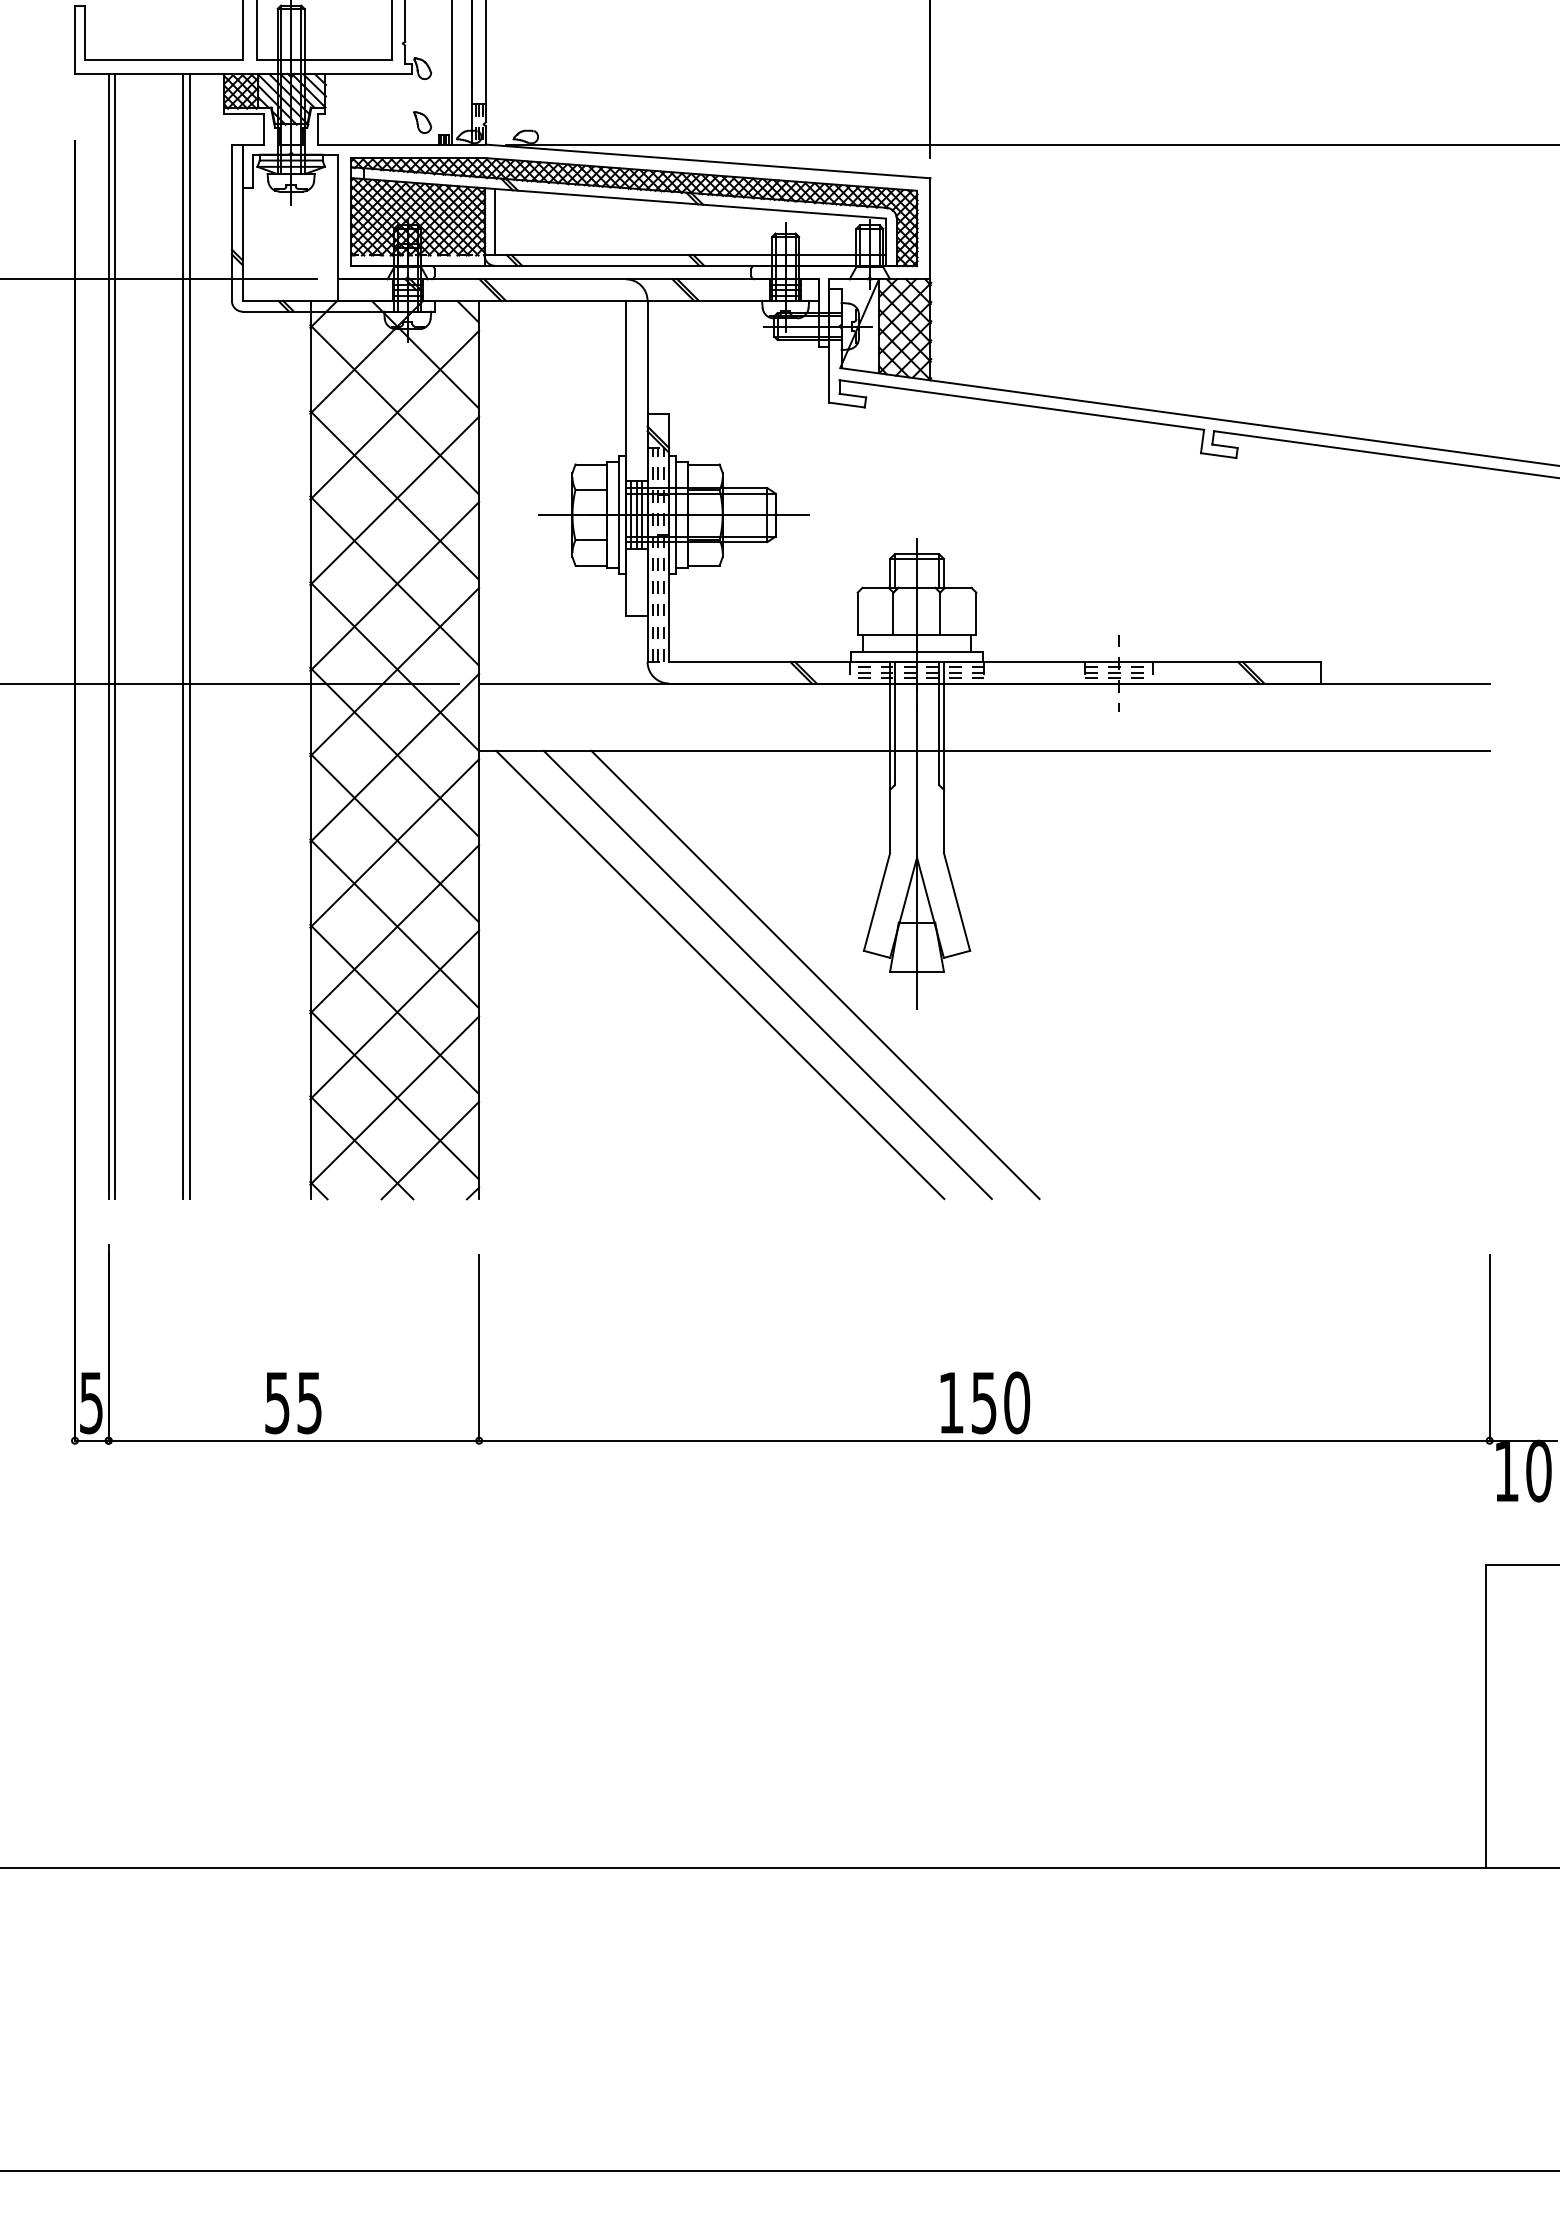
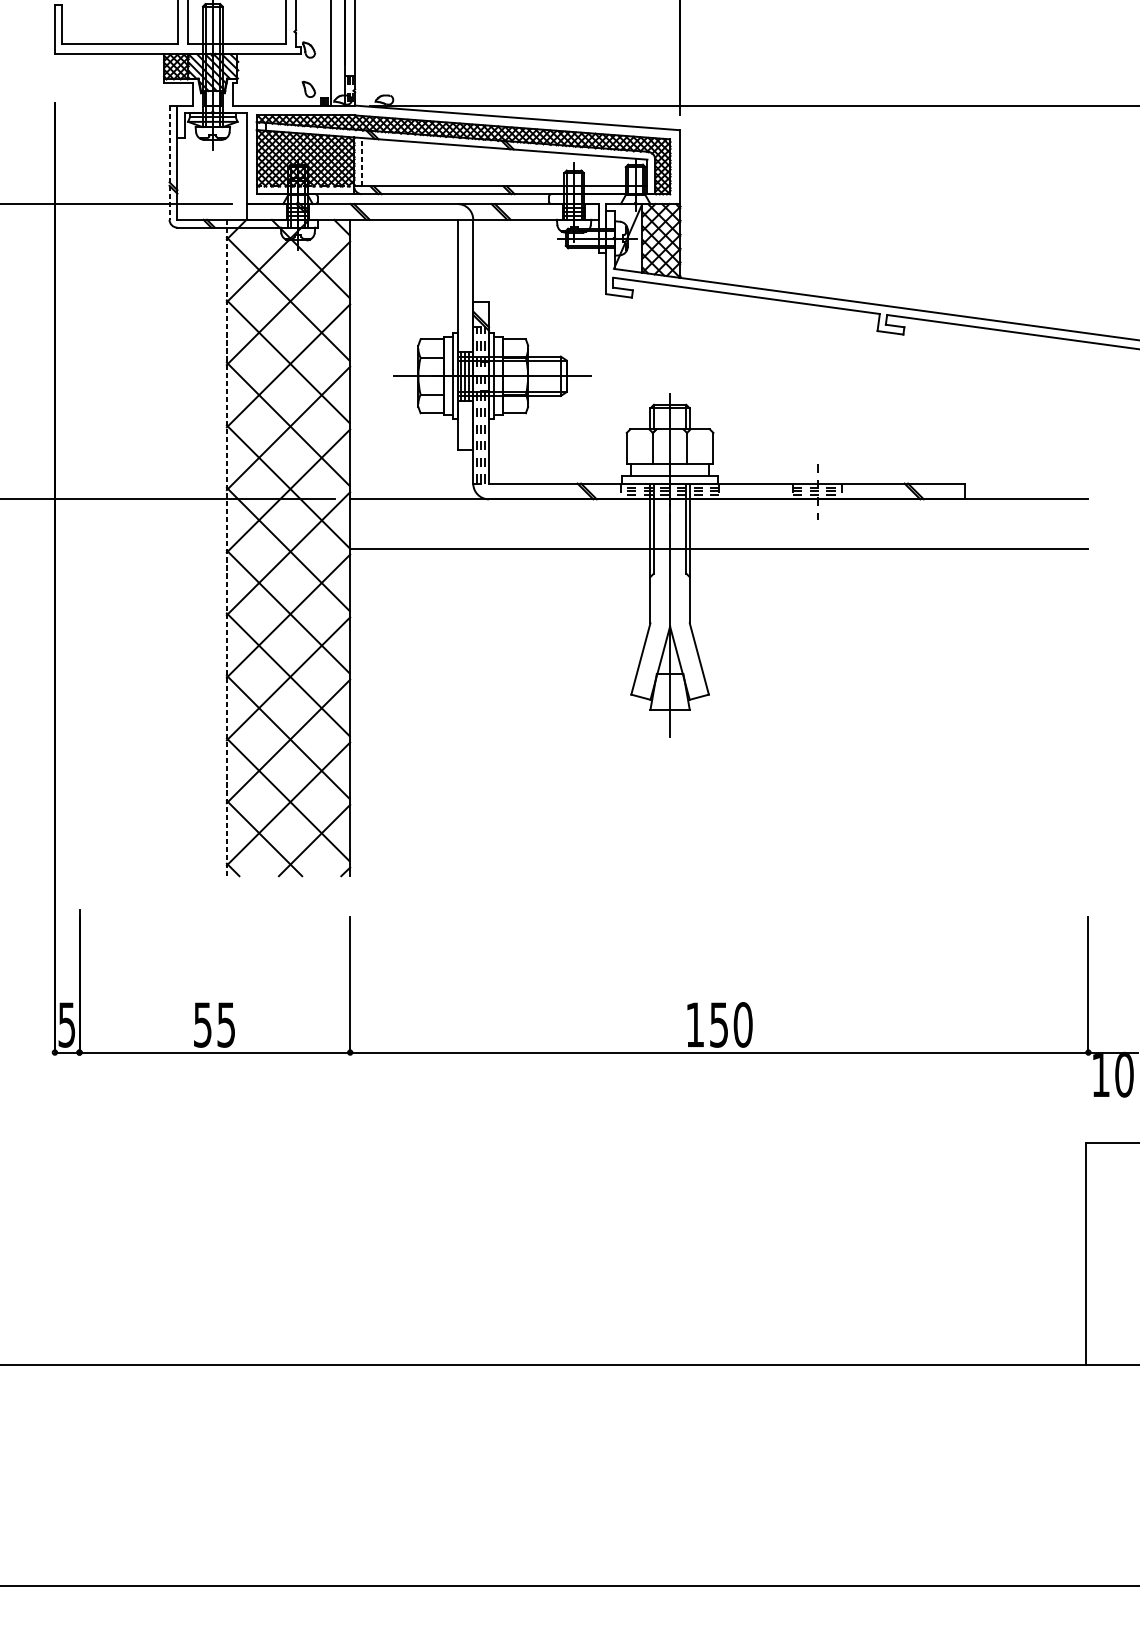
line: (495, 221) -> (362, 161), solid -> dashed
line: (231, 223) -> (169, 163), solid -> dashed
line: (108, 636) -> (79, 464), removed
line: (115, 636) -> (84, 464), removed
line: (182, 636) -> (133, 464), removed
line: (189, 636) -> (138, 464), removed
line: (310, 749) -> (226, 547), solid -> dashed
line: (720, 974) -> (526, 711), removed
line: (767, 974) -> (560, 711), removed
line: (815, 974) -> (595, 711), removed

